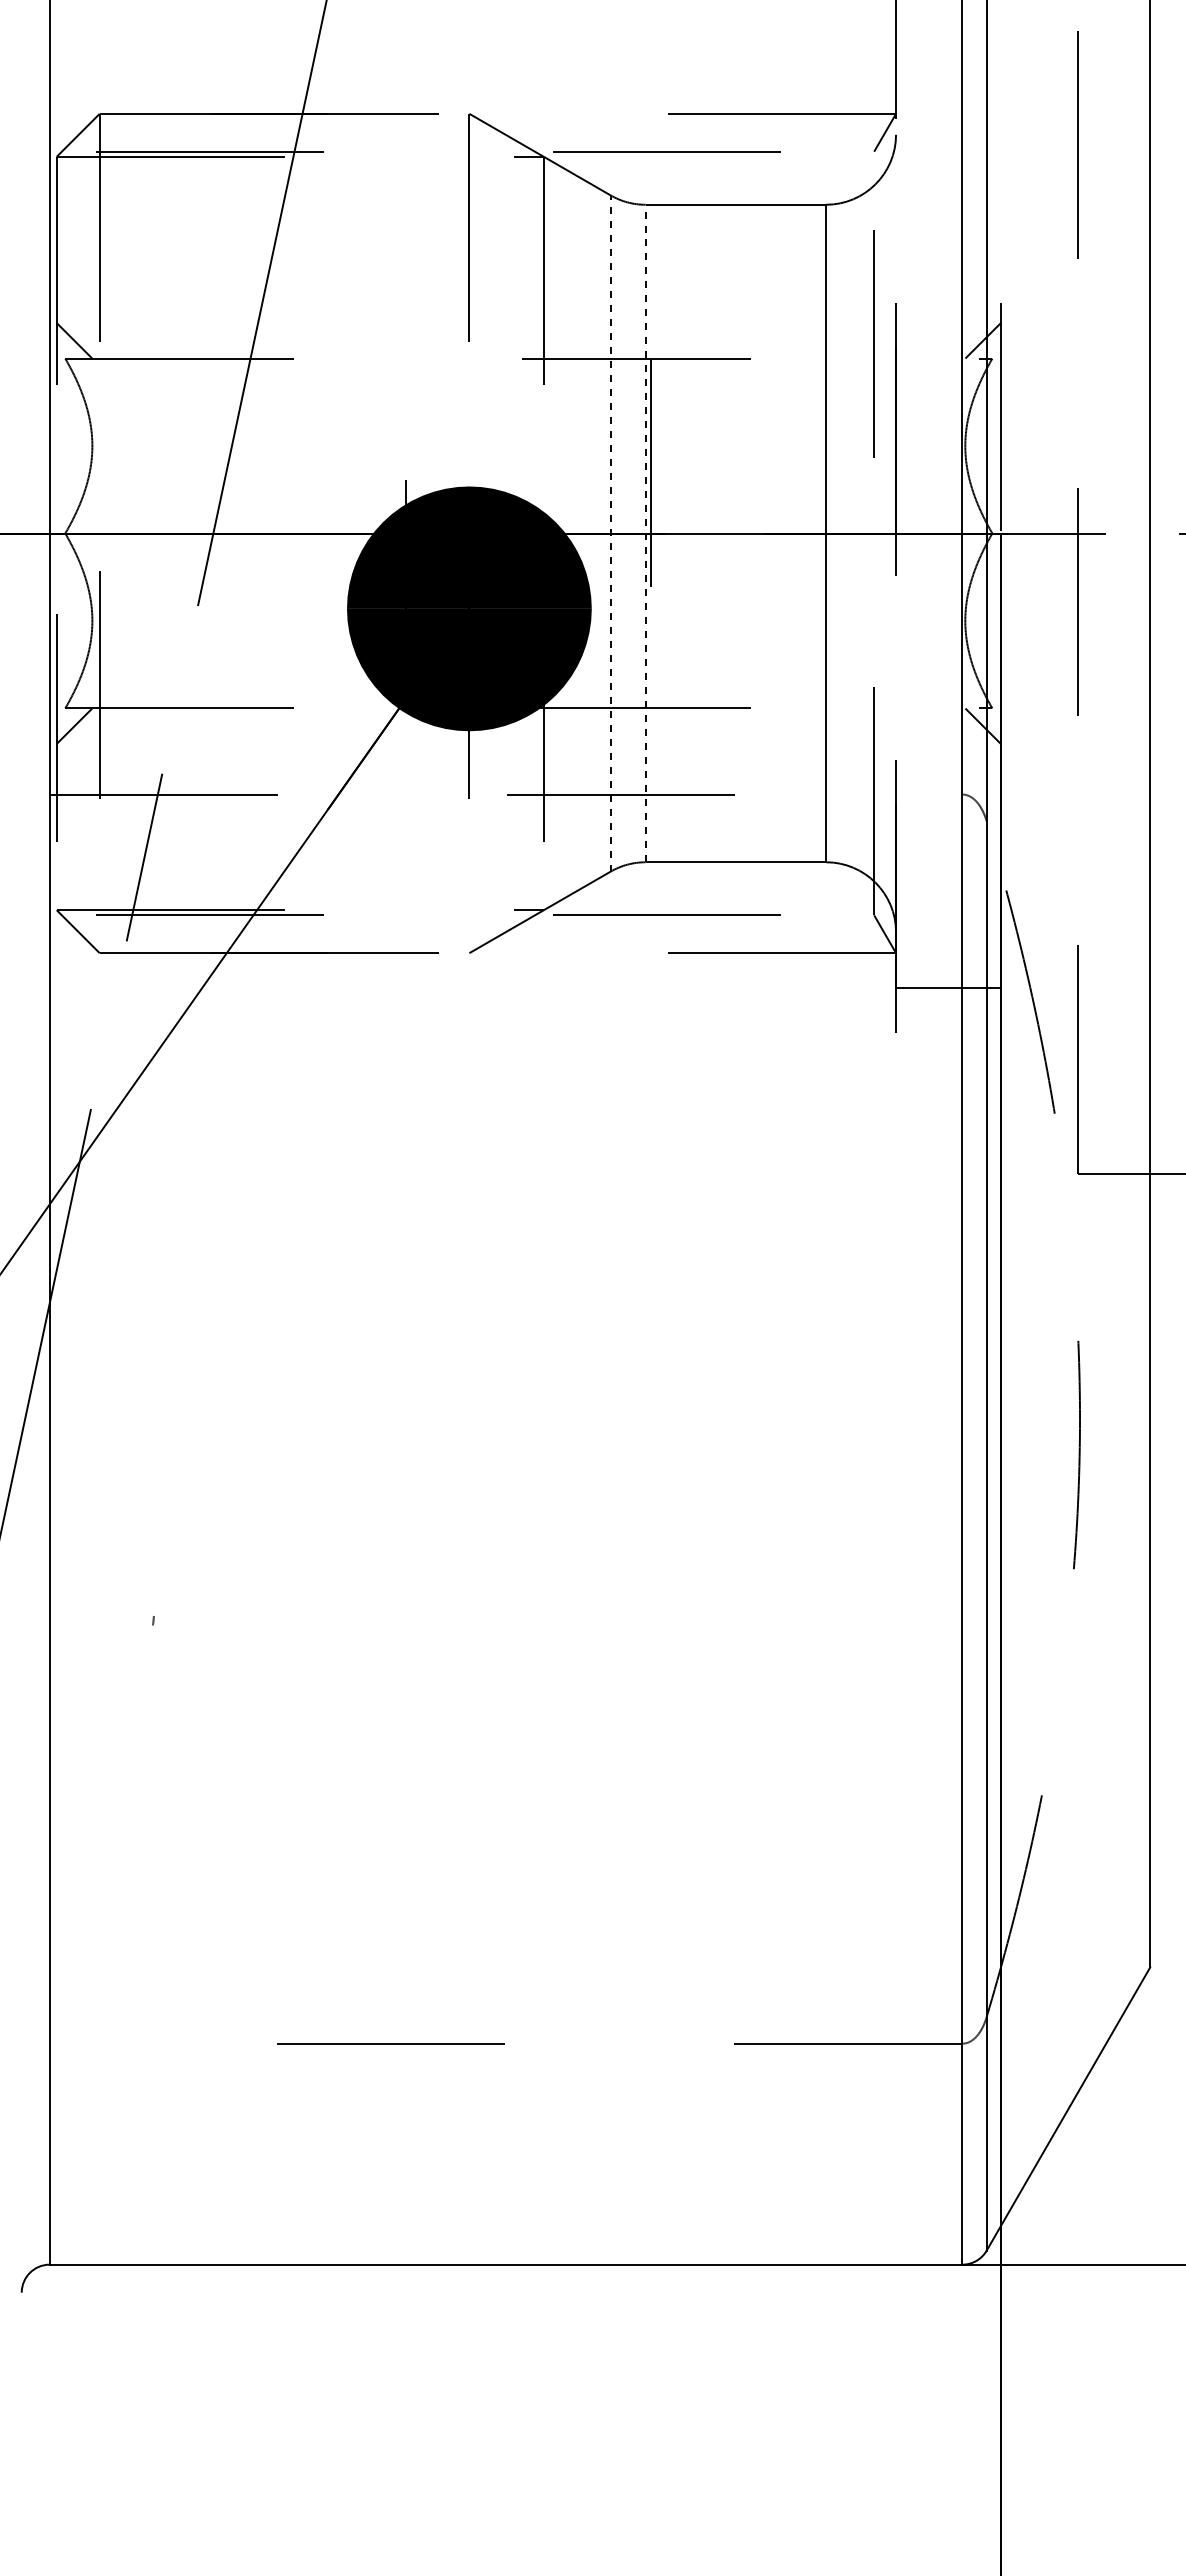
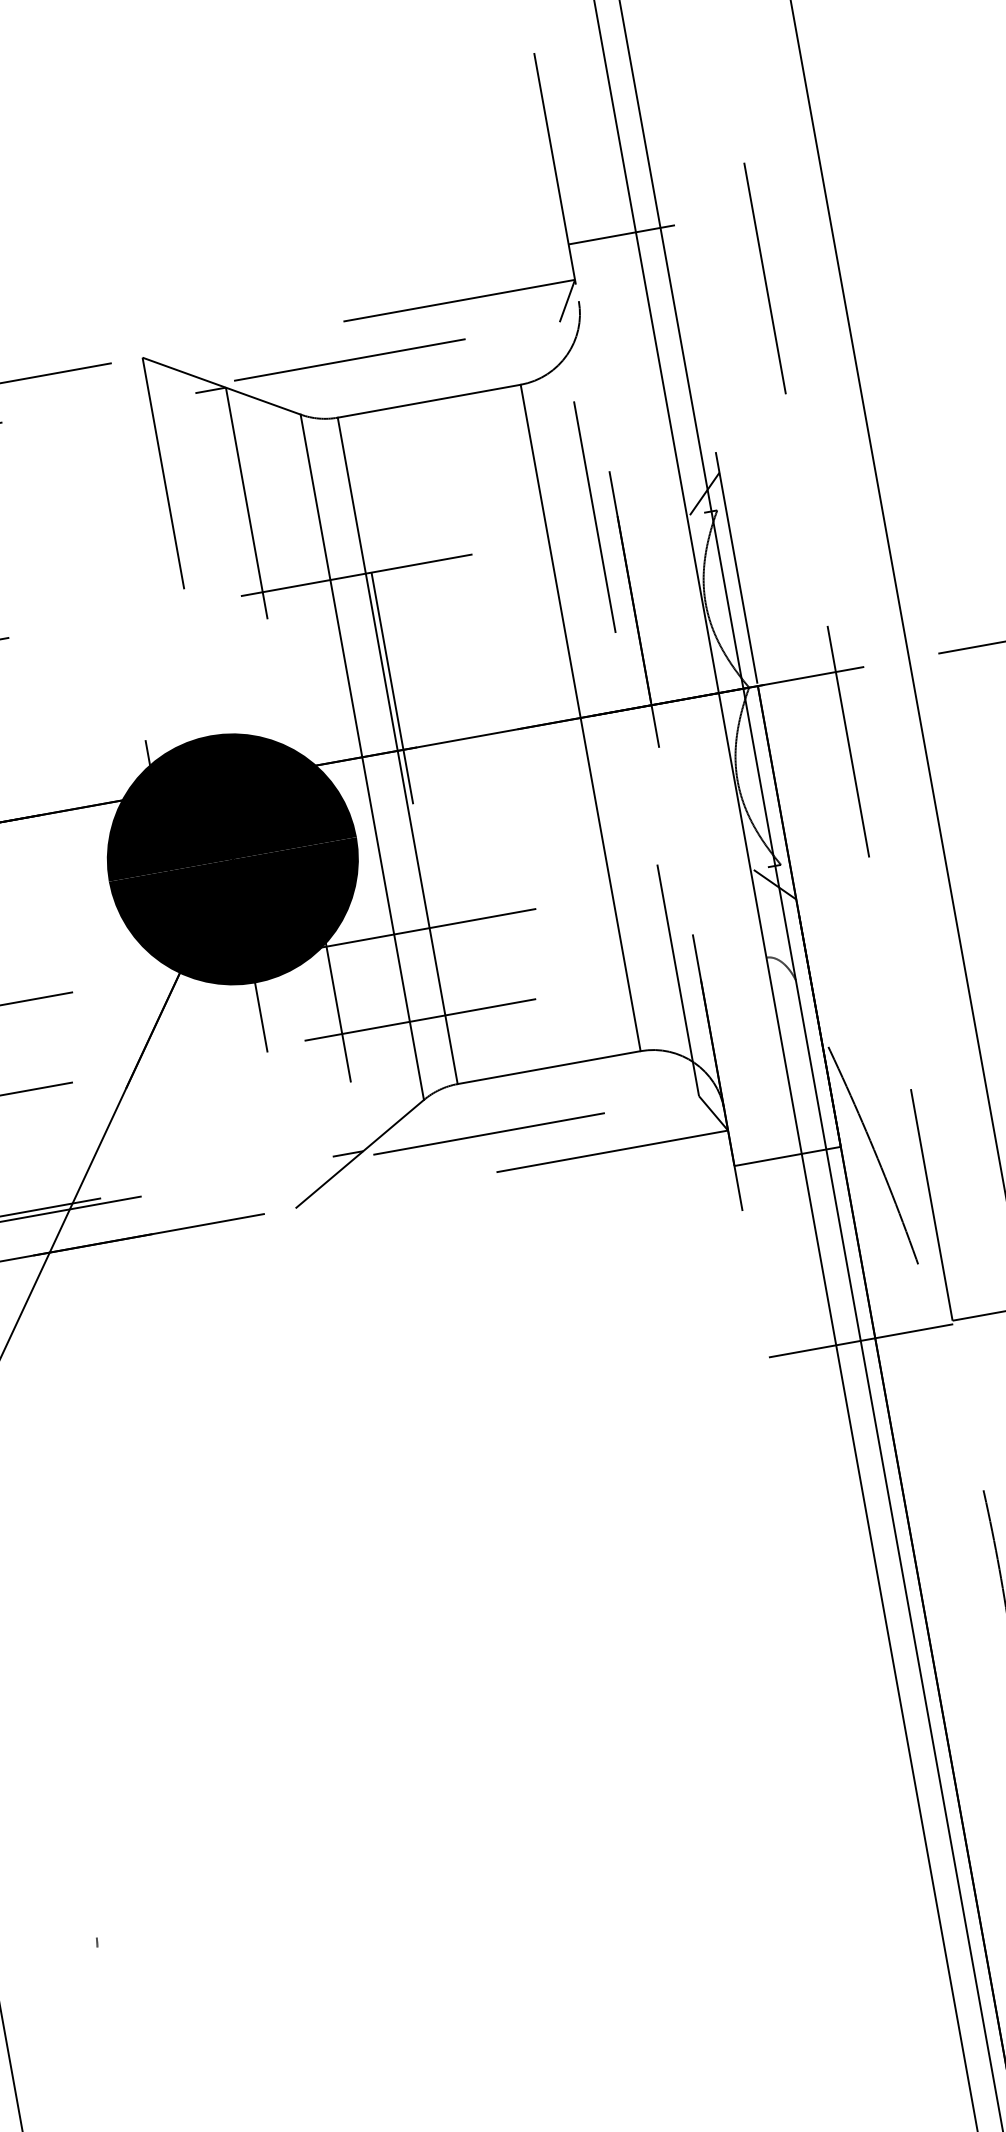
line: (948, 78) -> (621, 234), added
line: (610, 533) -> (362, 757), dashed -> solid
line: (645, 533) -> (397, 750), dashed -> solid
line: (986, 1177) -> (860, 1341), added

